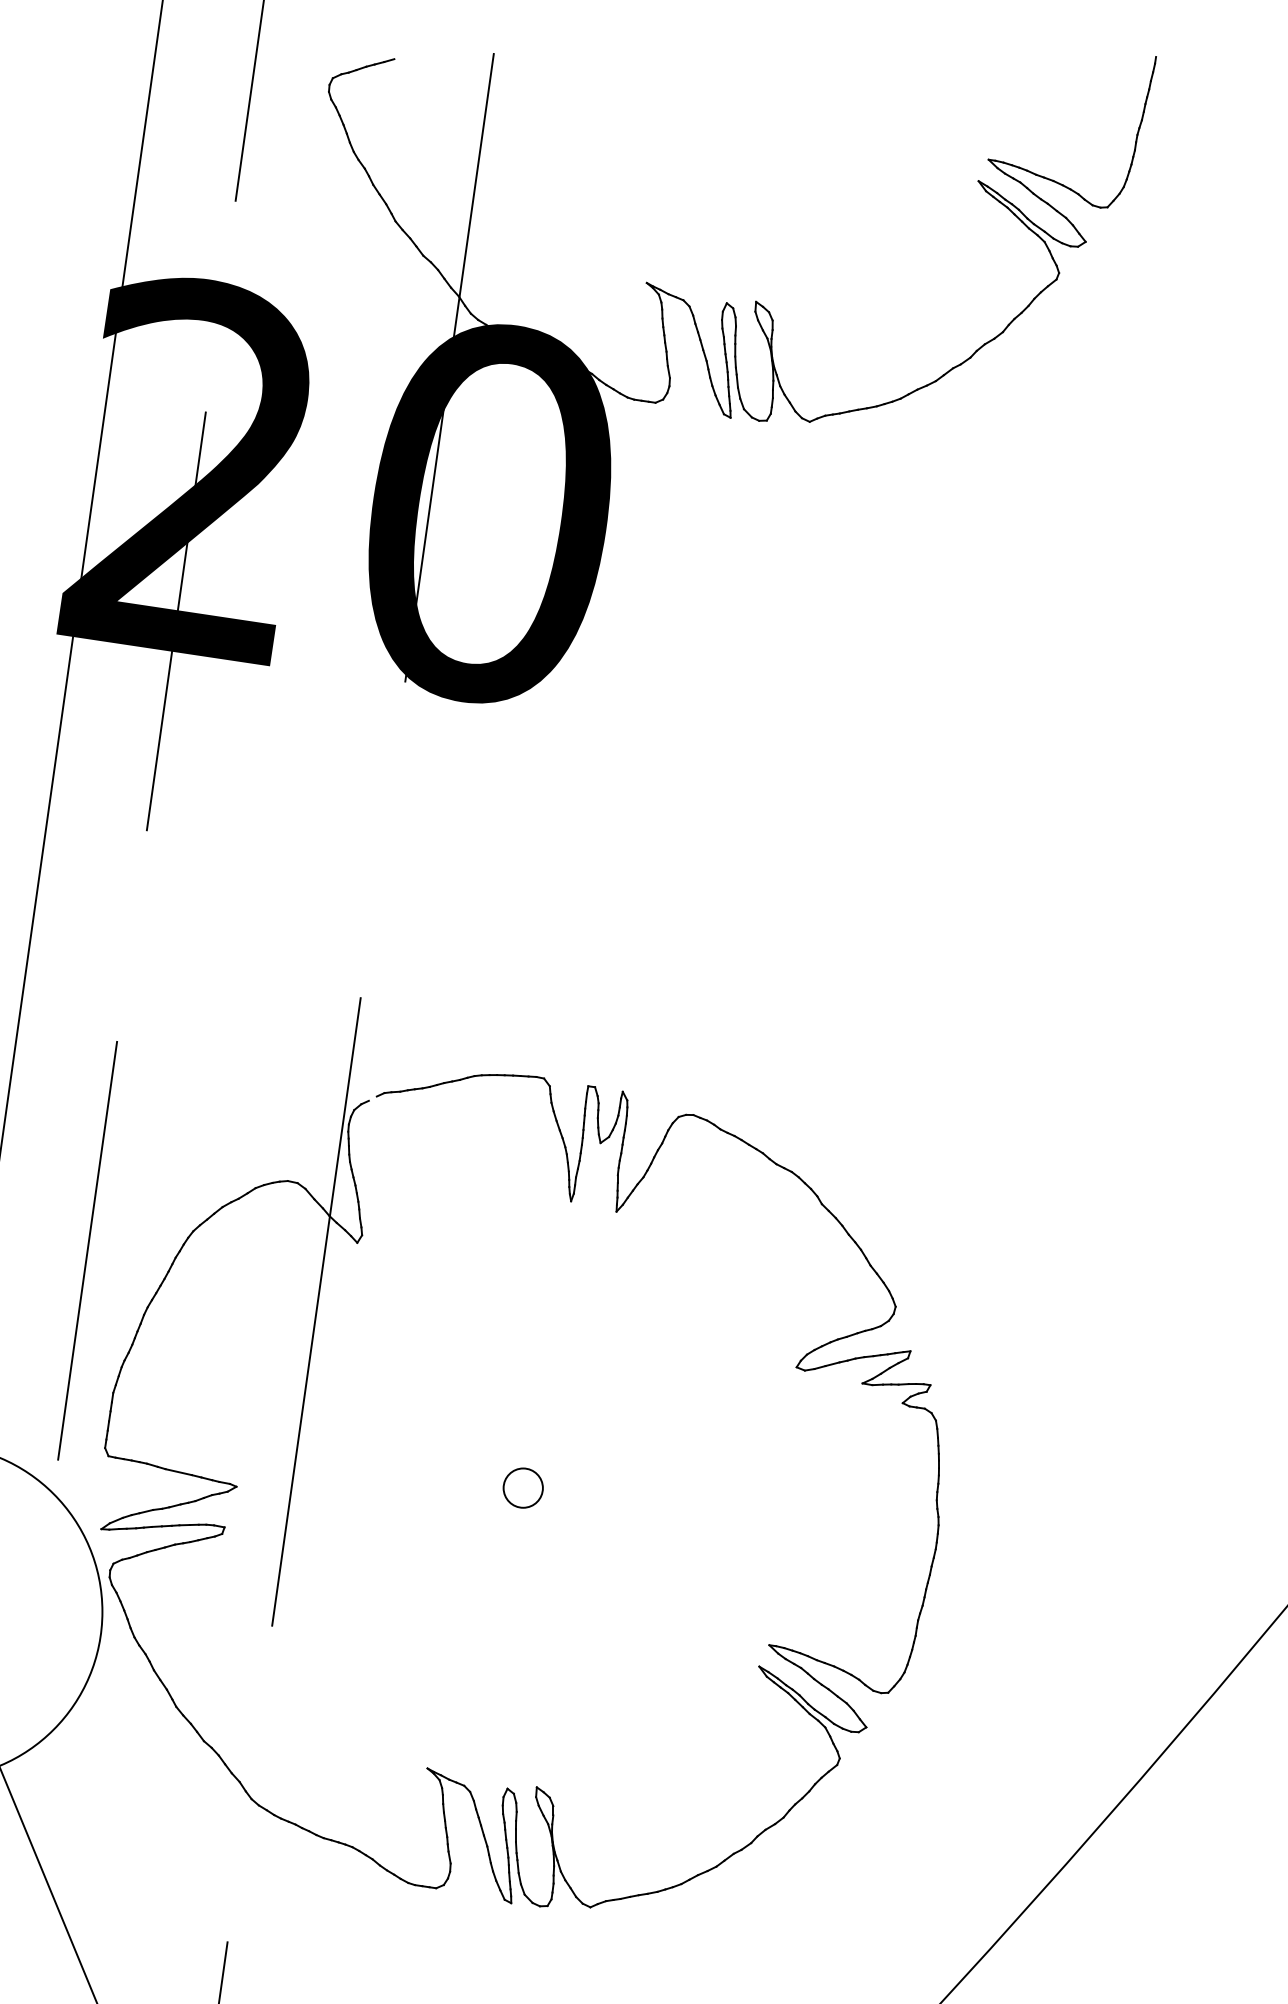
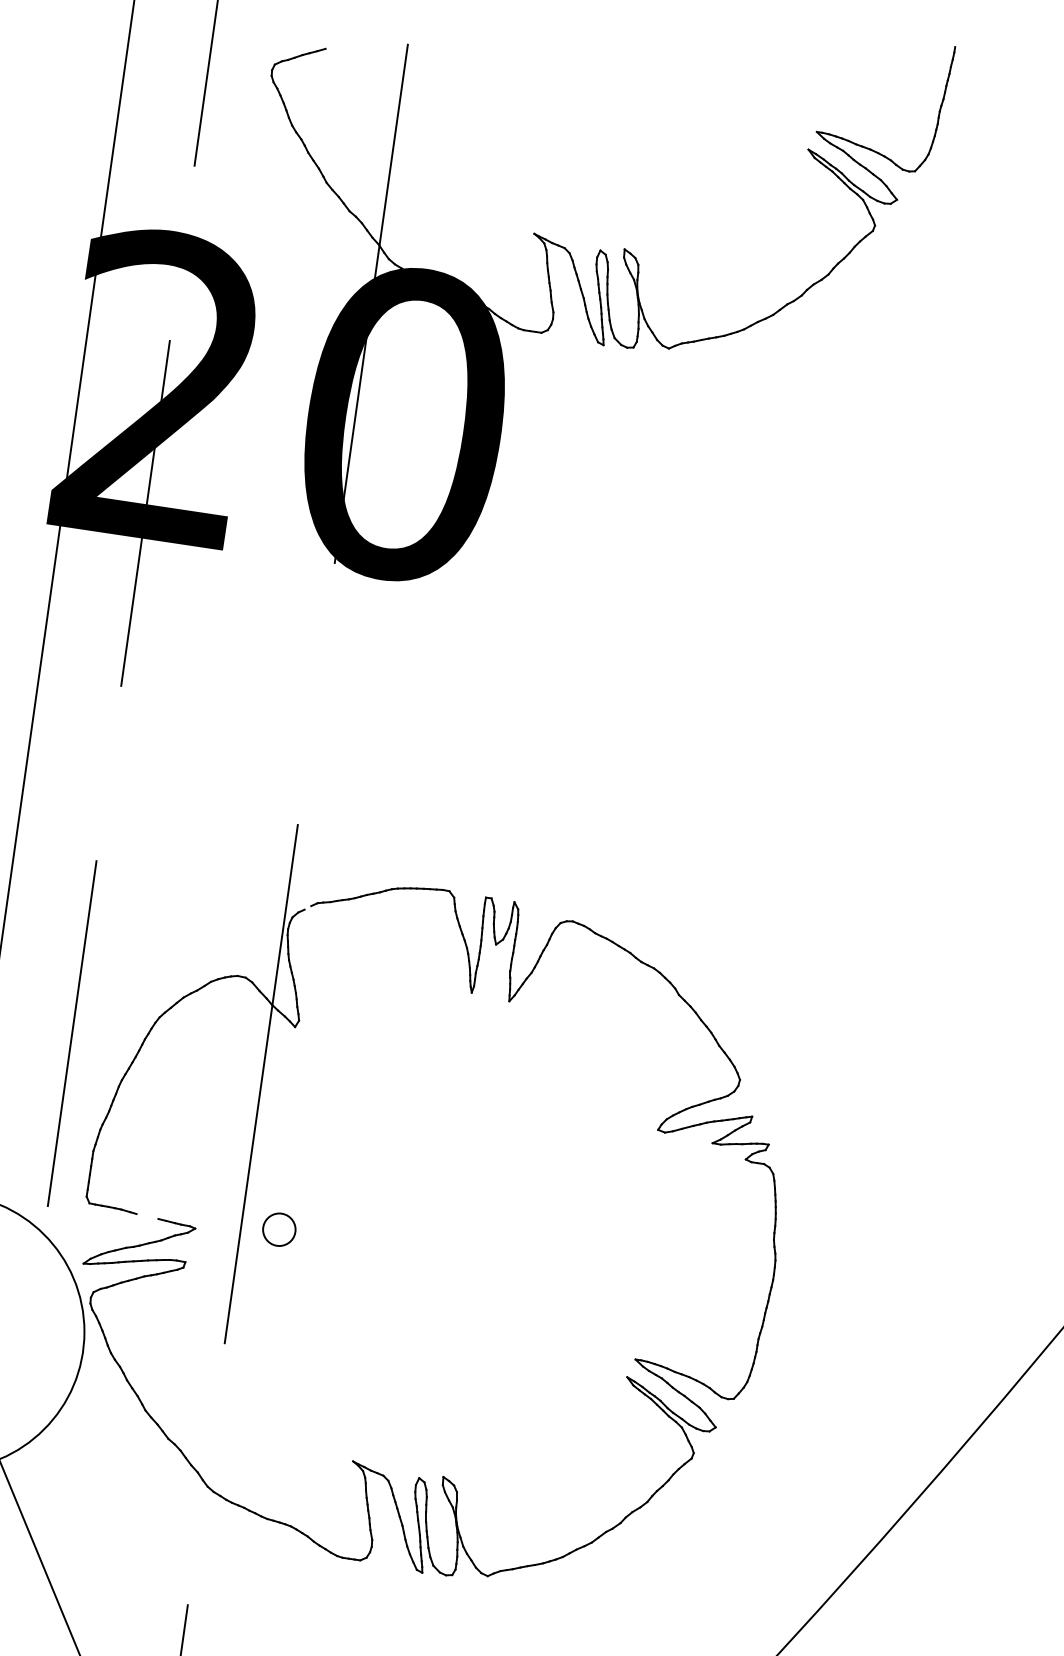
line: (178, 1472) -> (147, 1216), removed
circle: (522, 1487) -> (278, 1229), moved

